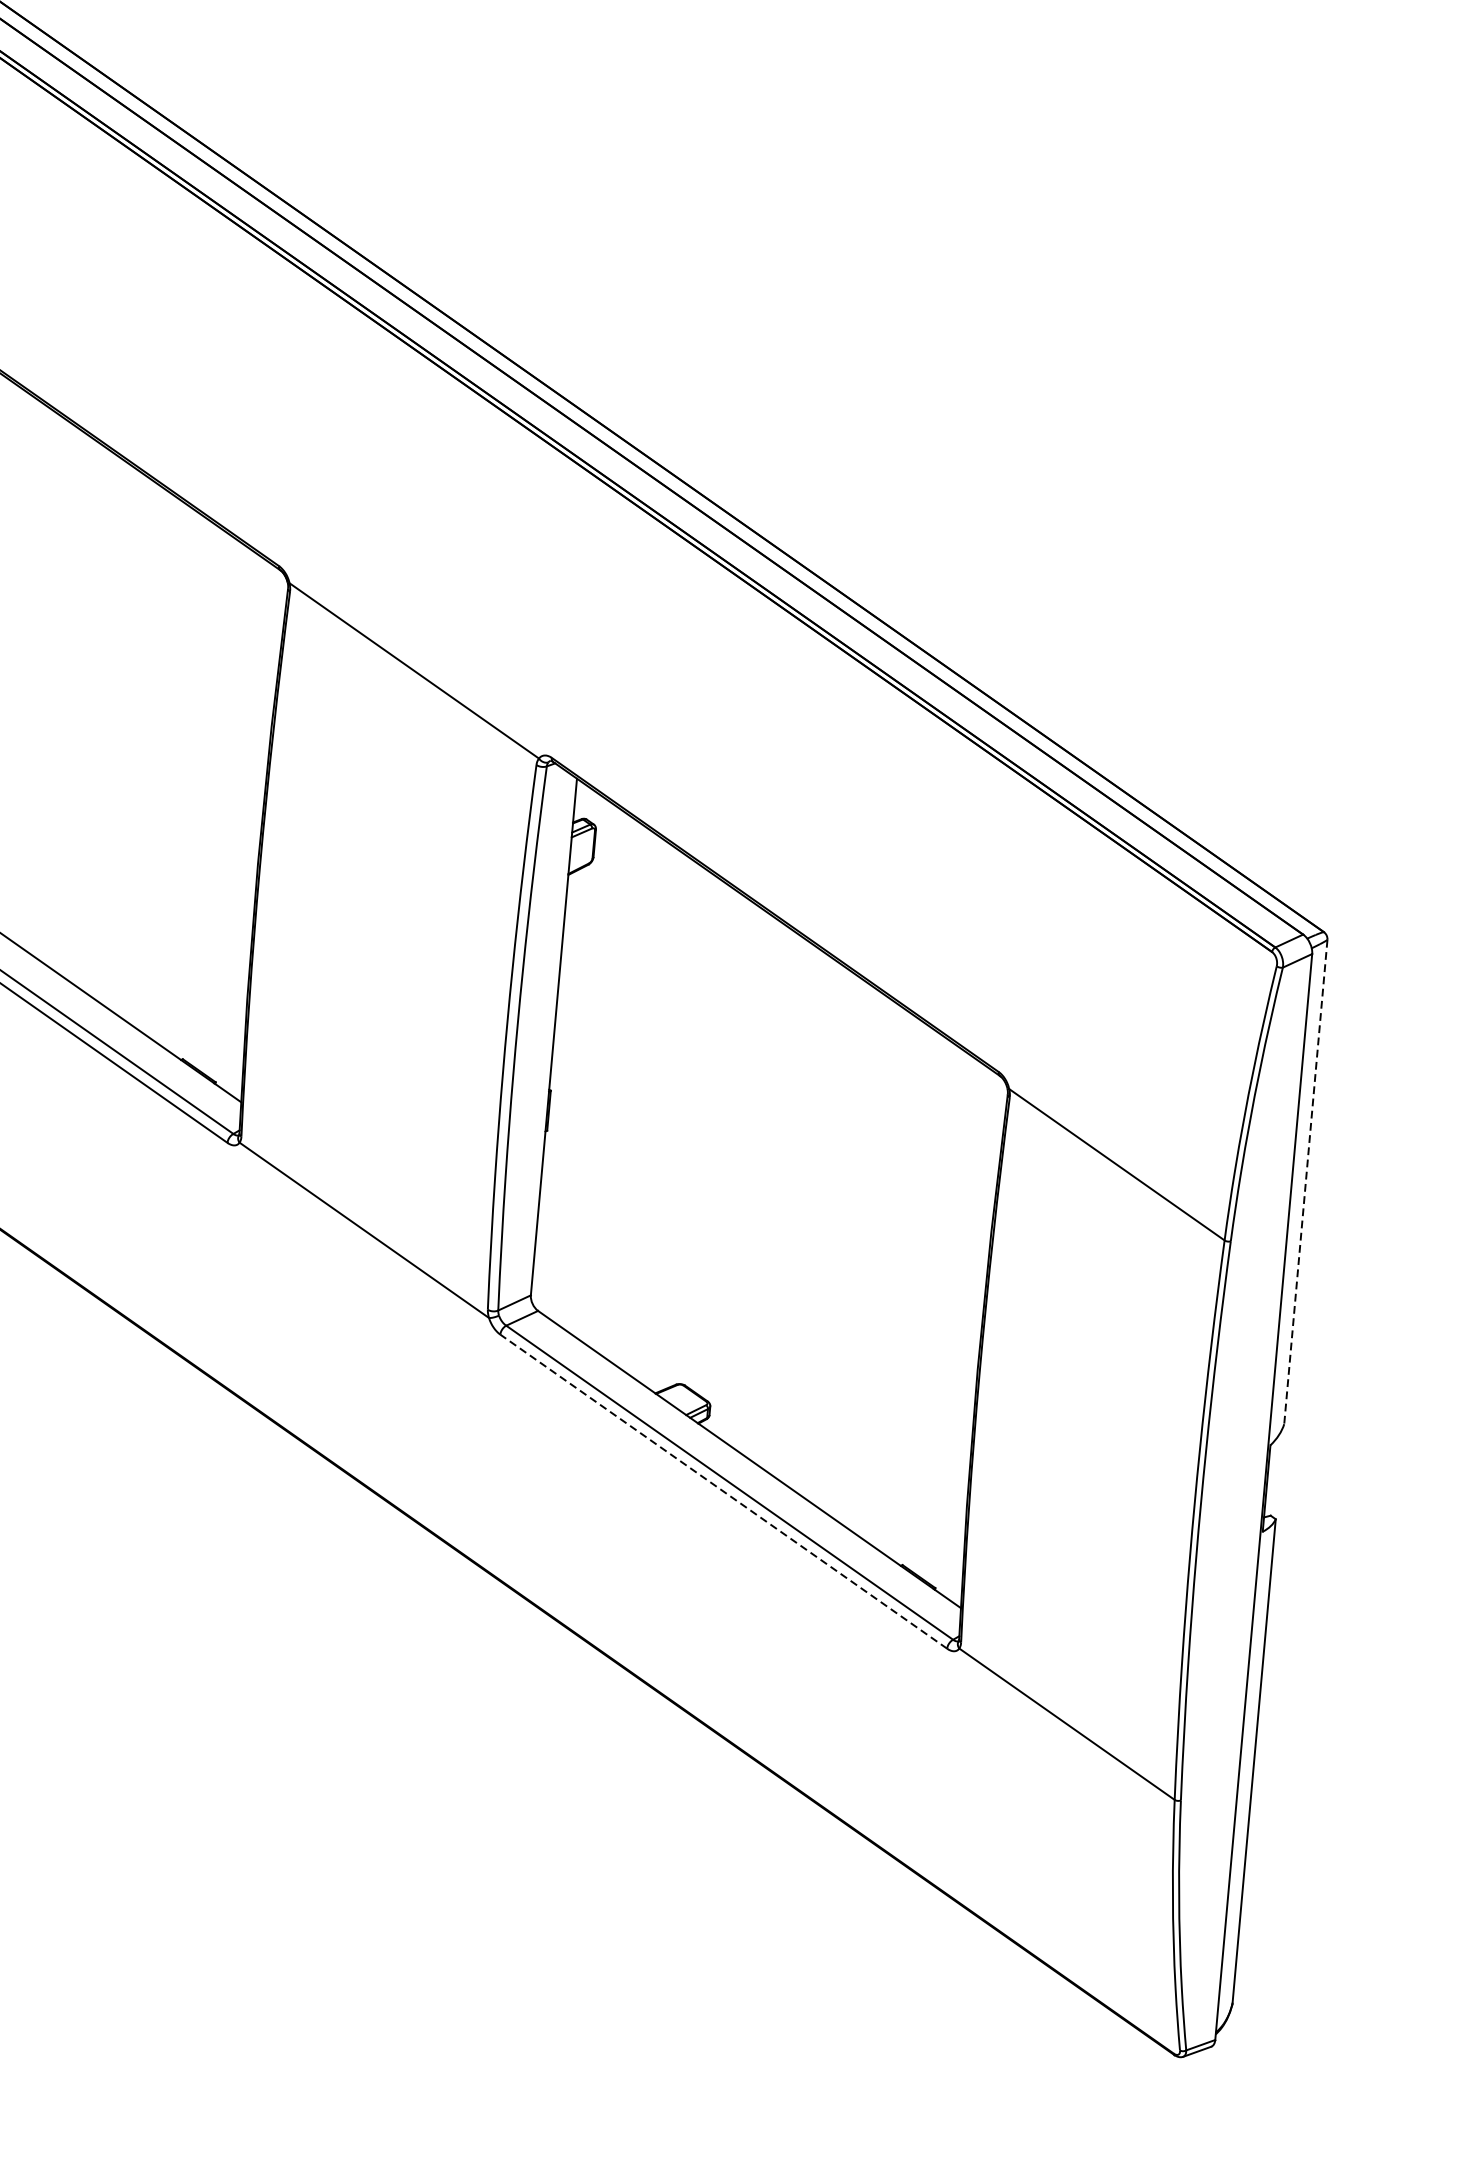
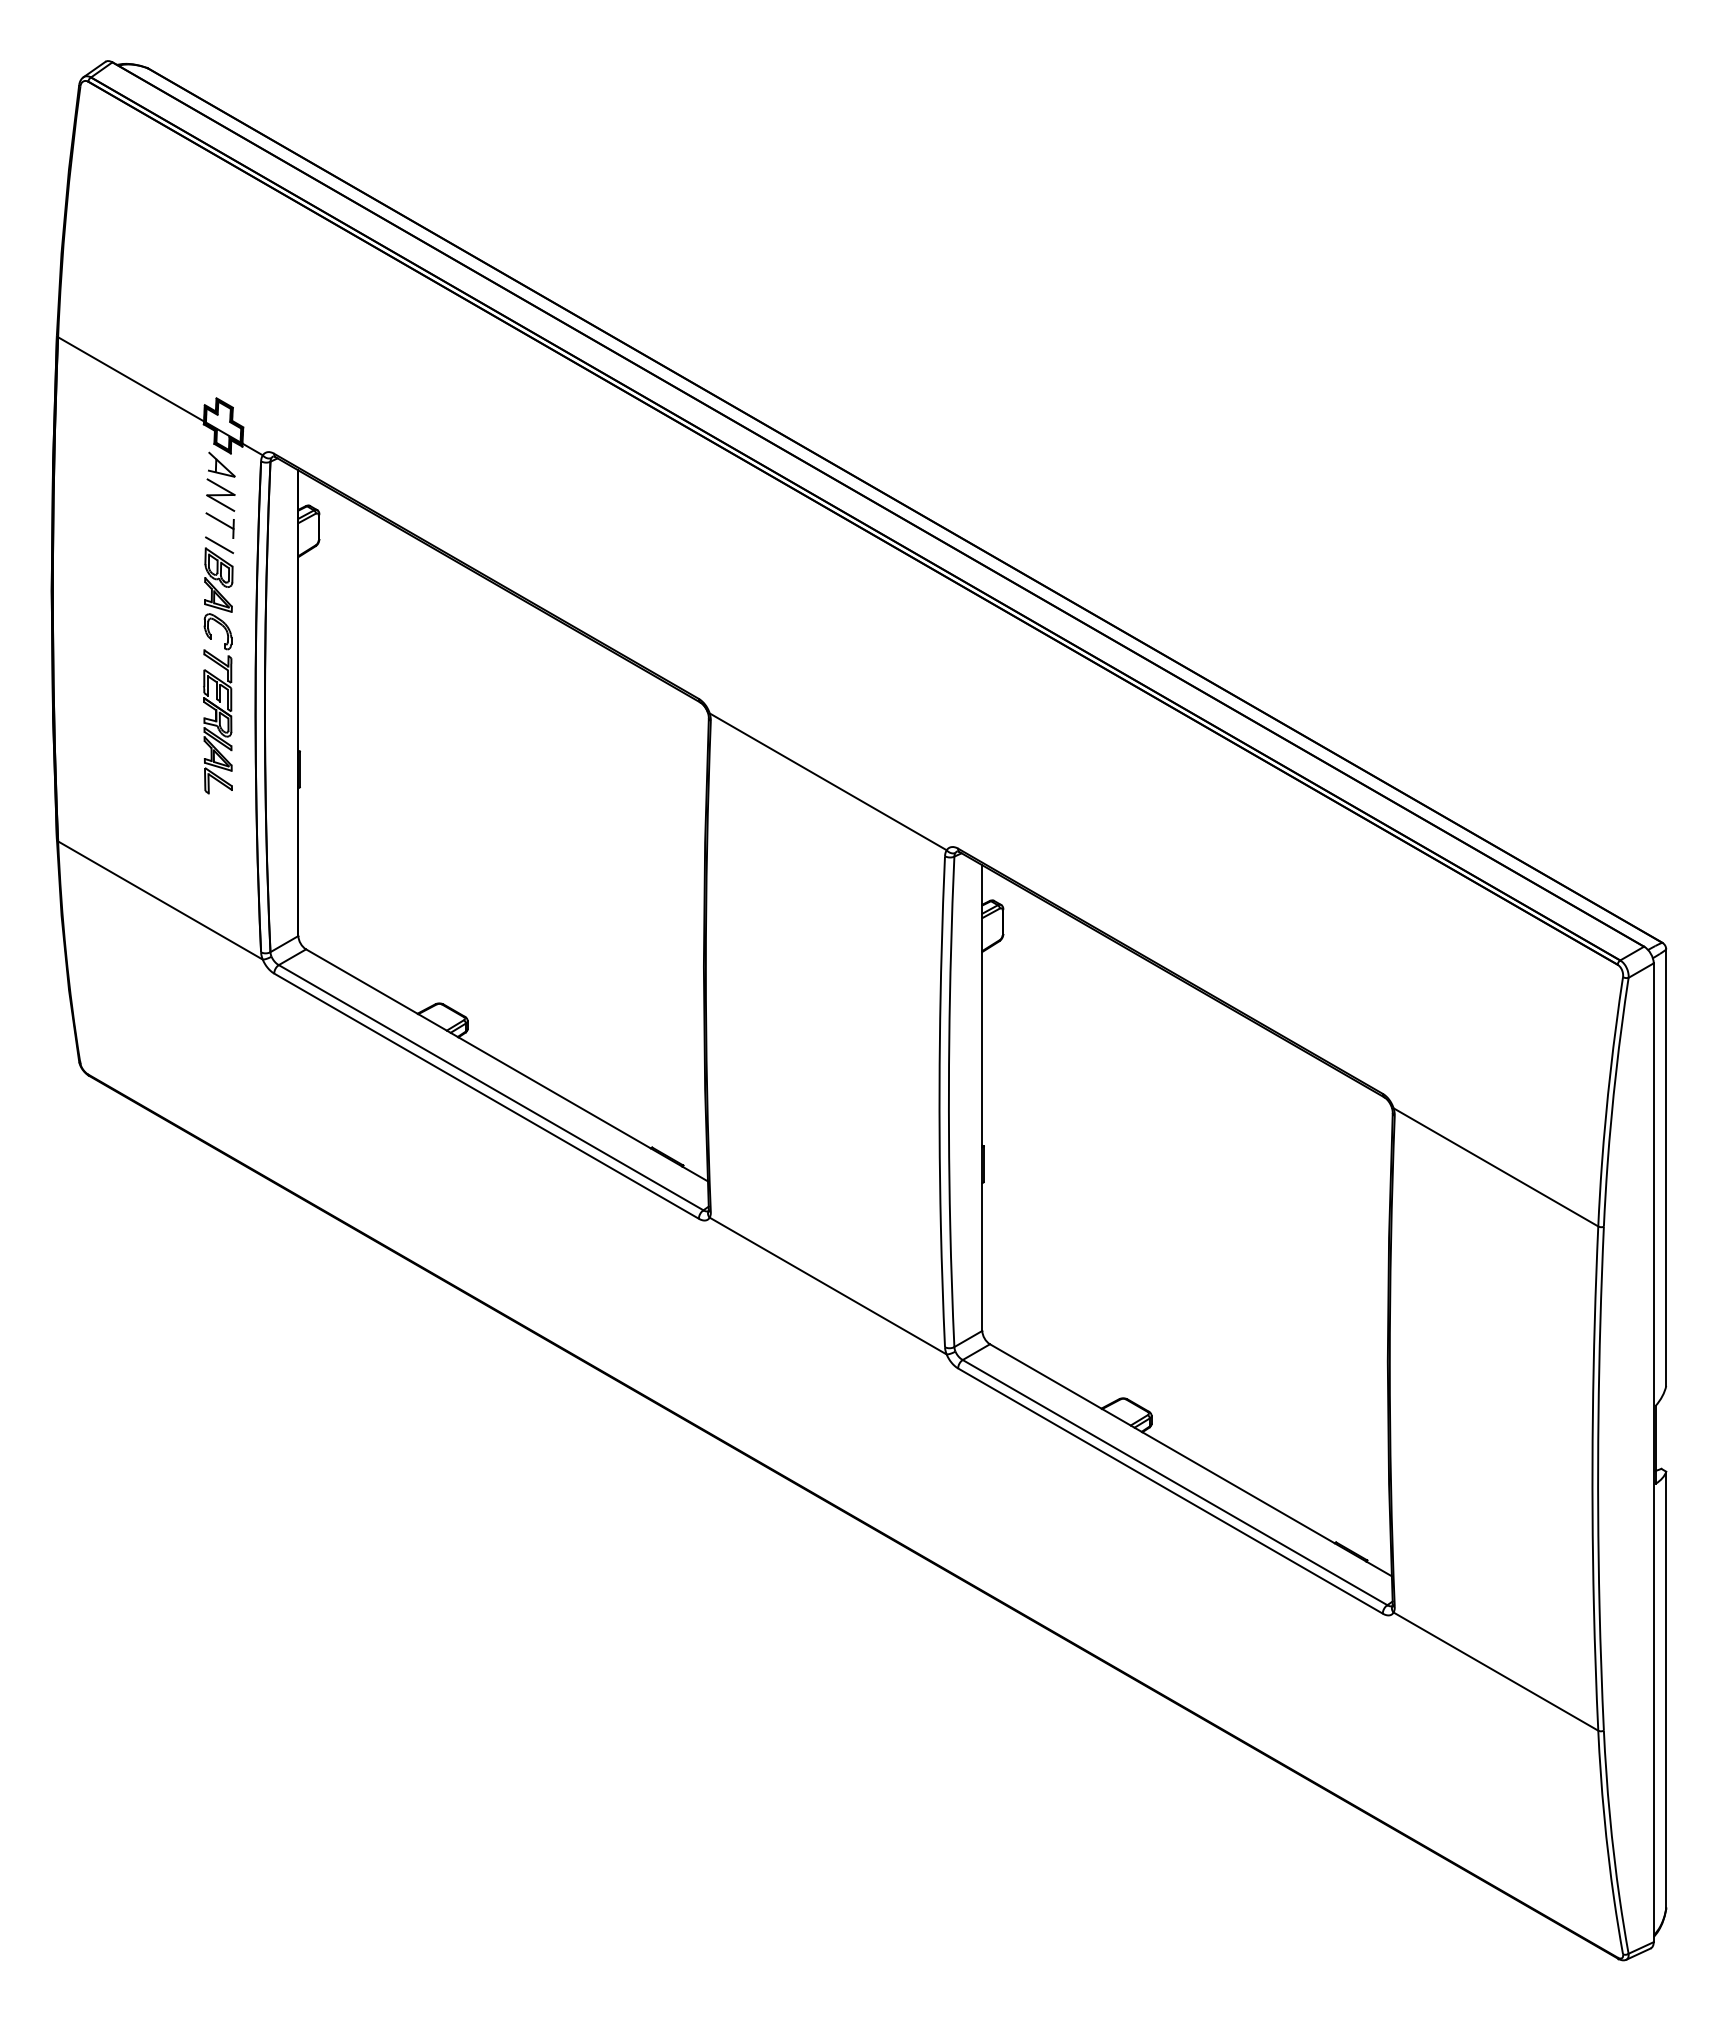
line: (1306, 1182) -> (1666, 1168), dashed -> solid
line: (723, 1491) -> (1170, 1490), dashed -> solid

